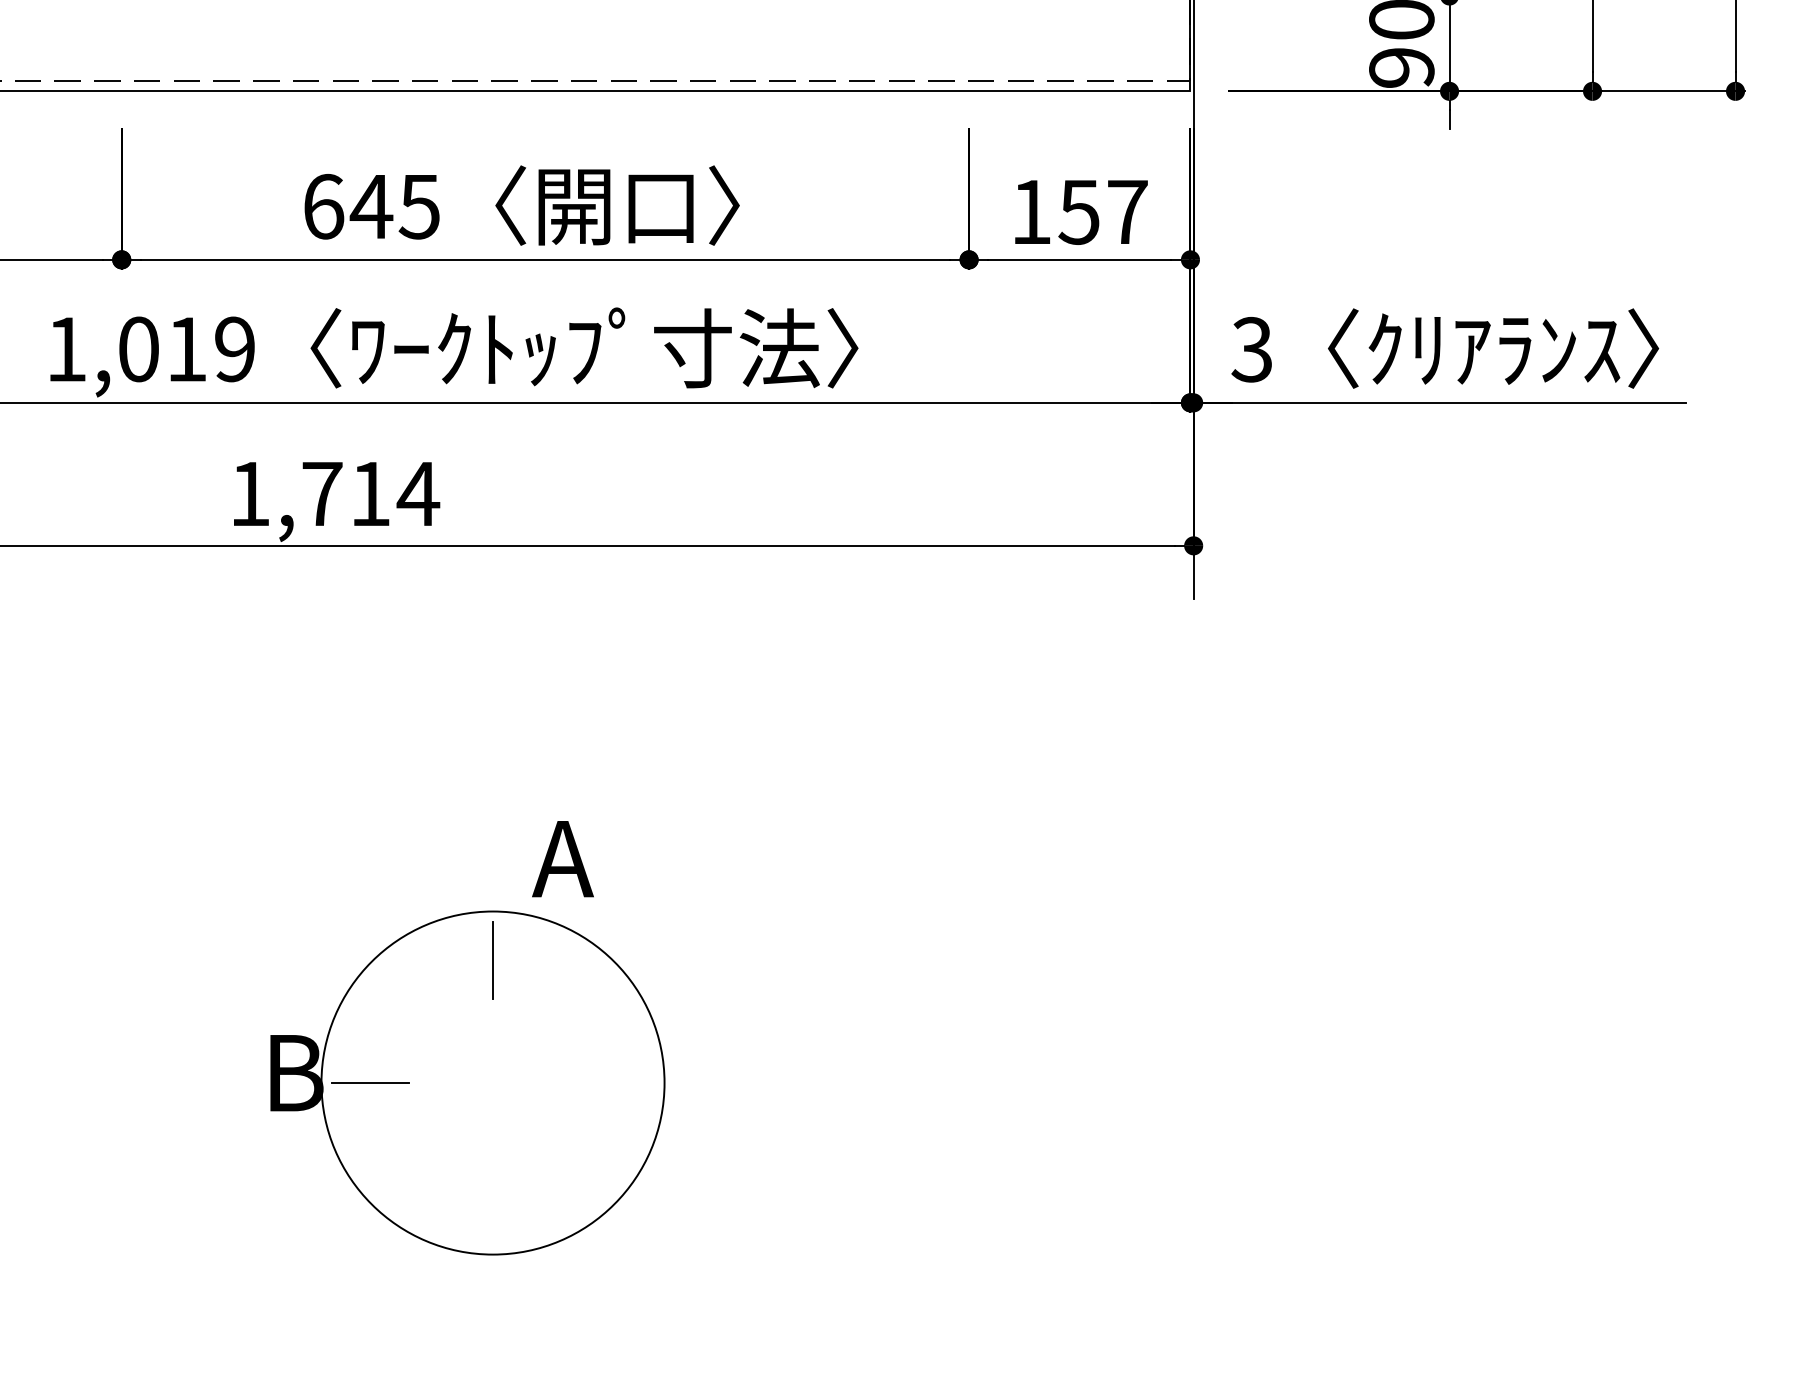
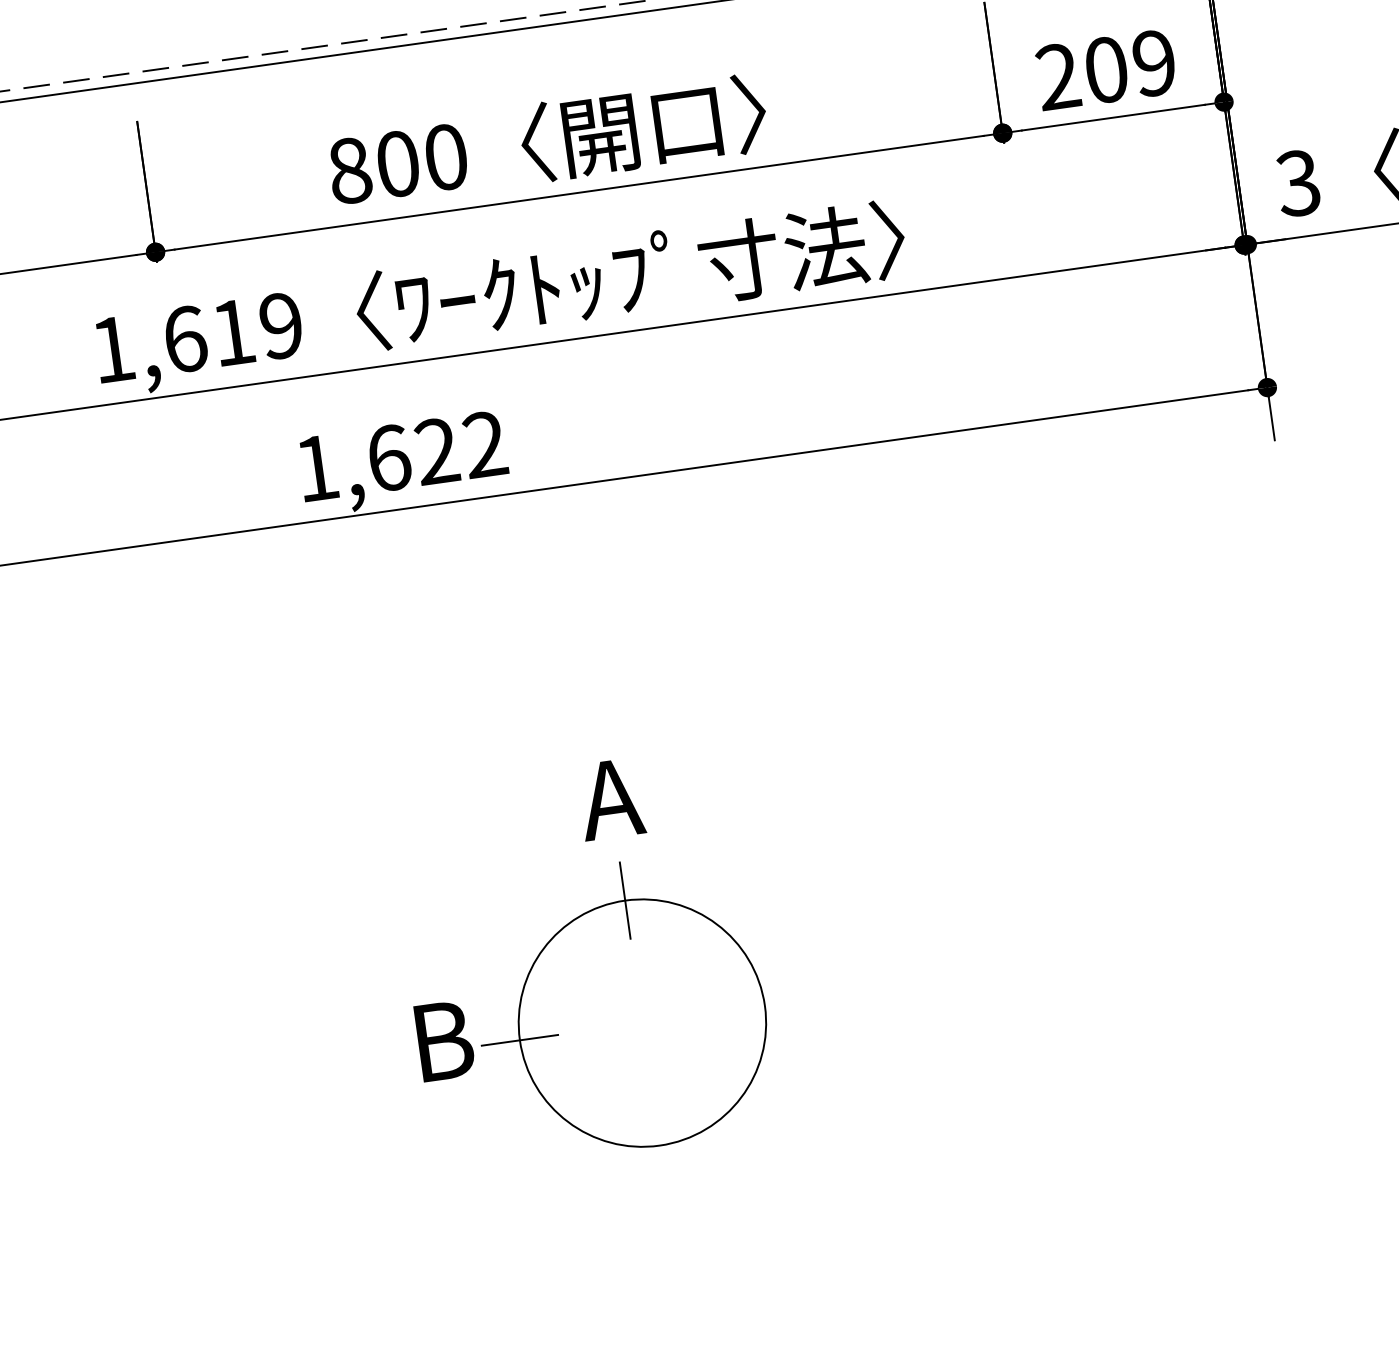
text: (371, 206) -> (397, 163), 645 -> 800
text: (1079, 211) -> (1106, 69), 157 -> 209
text: (139, 349) -> (185, 339), 1,019 -> 1,619
text: (371, 493) -> (438, 450), 1,714 -> 1,622
text: (562, 859) -> (610, 799), moved
circle: (492, 1082) -> (641, 1022), size x0.71

